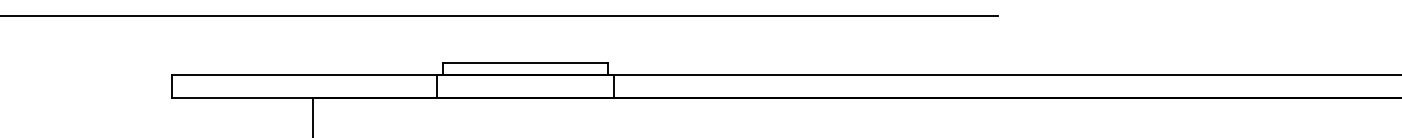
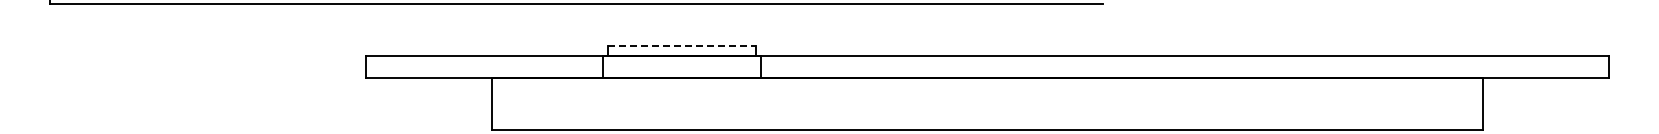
line: (525, 62) -> (681, 45), solid -> dashed

